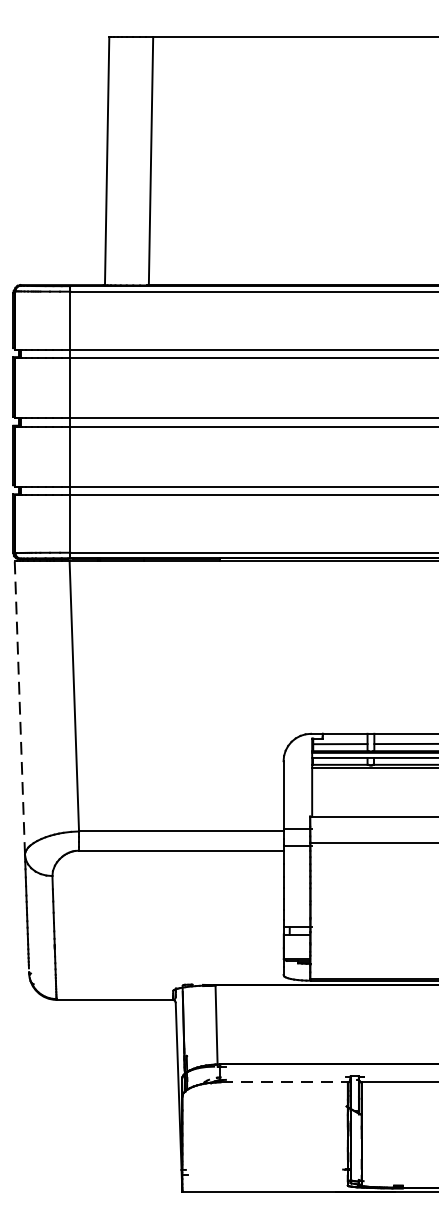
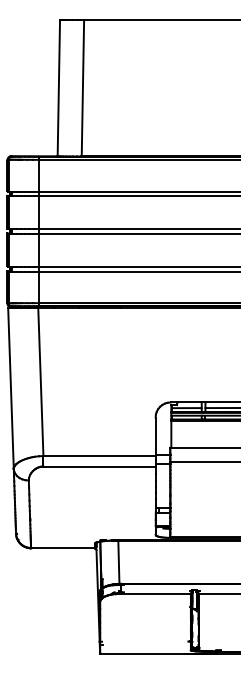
line: (19, 708) -> (10, 388), dashed -> solid
line: (283, 1082) -> (155, 593), dashed -> solid

